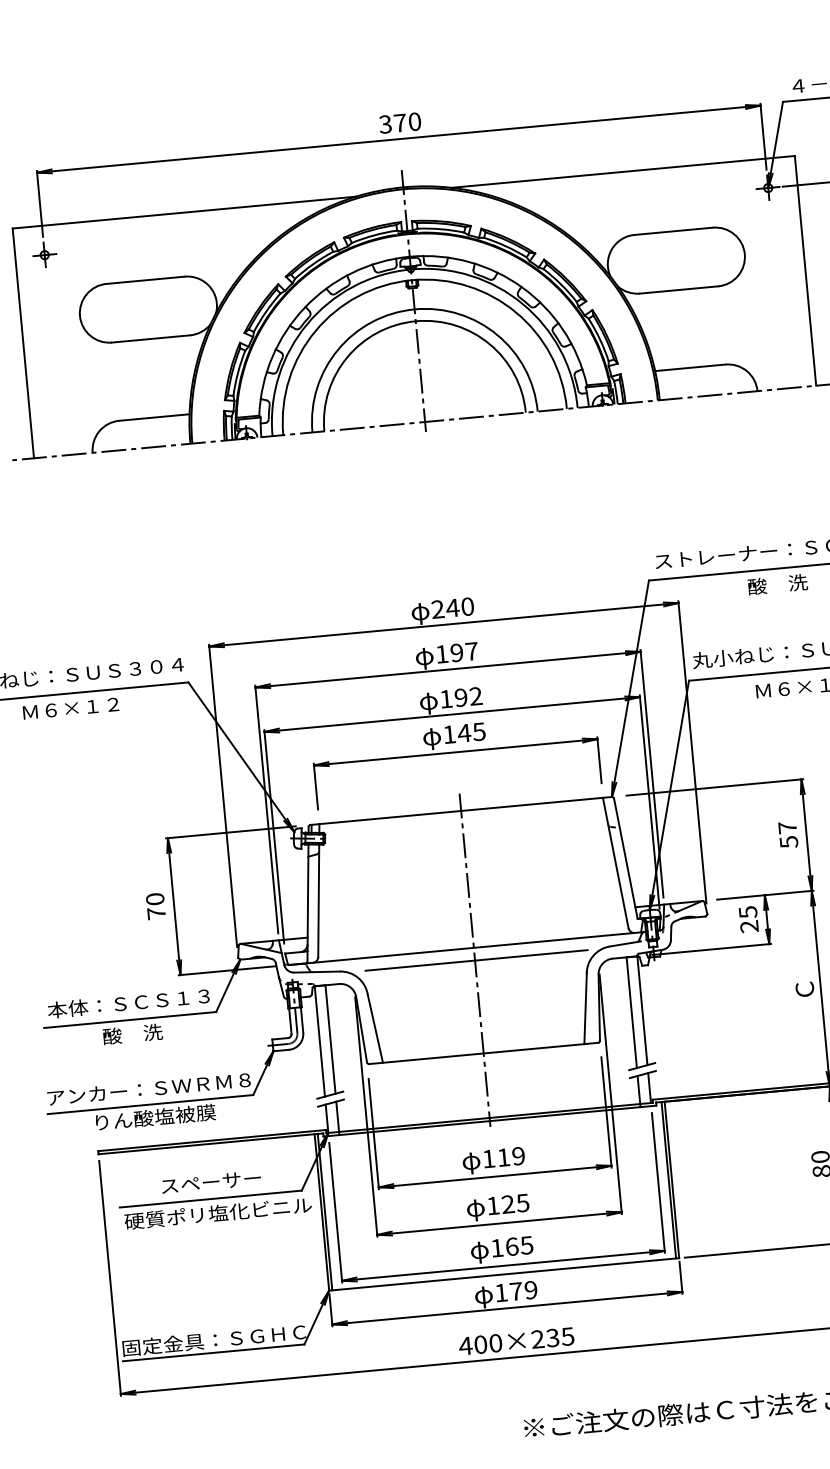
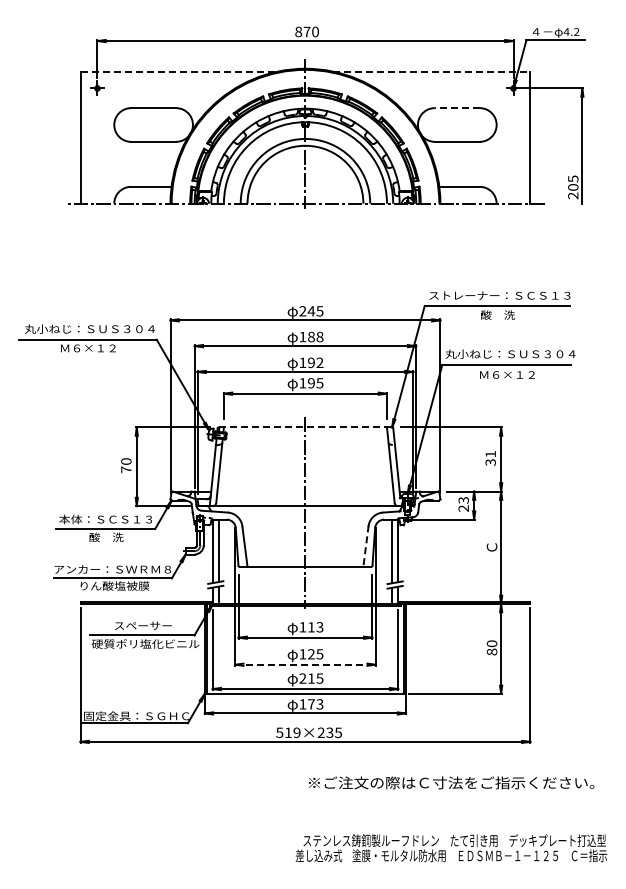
text: (385, 123) -> (298, 31), 370 -> 870
line: (622, 171) -> (431, 71), solid -> dashed
line: (184, 212) -> (179, 71), solid -> dashed
line: (672, 232) -> (456, 108), solid -> dashed
text: (466, 607) -> (319, 311), 240 -> 245
text: (463, 651) -> (315, 336), 197 -> 188
text: (464, 733) -> (311, 383), 145 -> 195
line: (461, 811) -> (305, 427), solid -> dashed
text: (787, 835) -> (490, 458), 57 -> 31
text: (747, 912) -> (463, 500), 25 -> 23
line: (476, 960) -> (306, 513), removed
line: (586, 1008) -> (366, 546), solid -> dashed
text: (517, 1156) -> (319, 627), 119 -> 113
line: (499, 1223) -> (305, 664), solid -> dashed
text: (505, 1247) -> (307, 678), 165 -> 215
text: (530, 1290) -> (319, 704), 179 -> 173
text: (479, 1344) -> (287, 732), 400×235 -> 519×235

